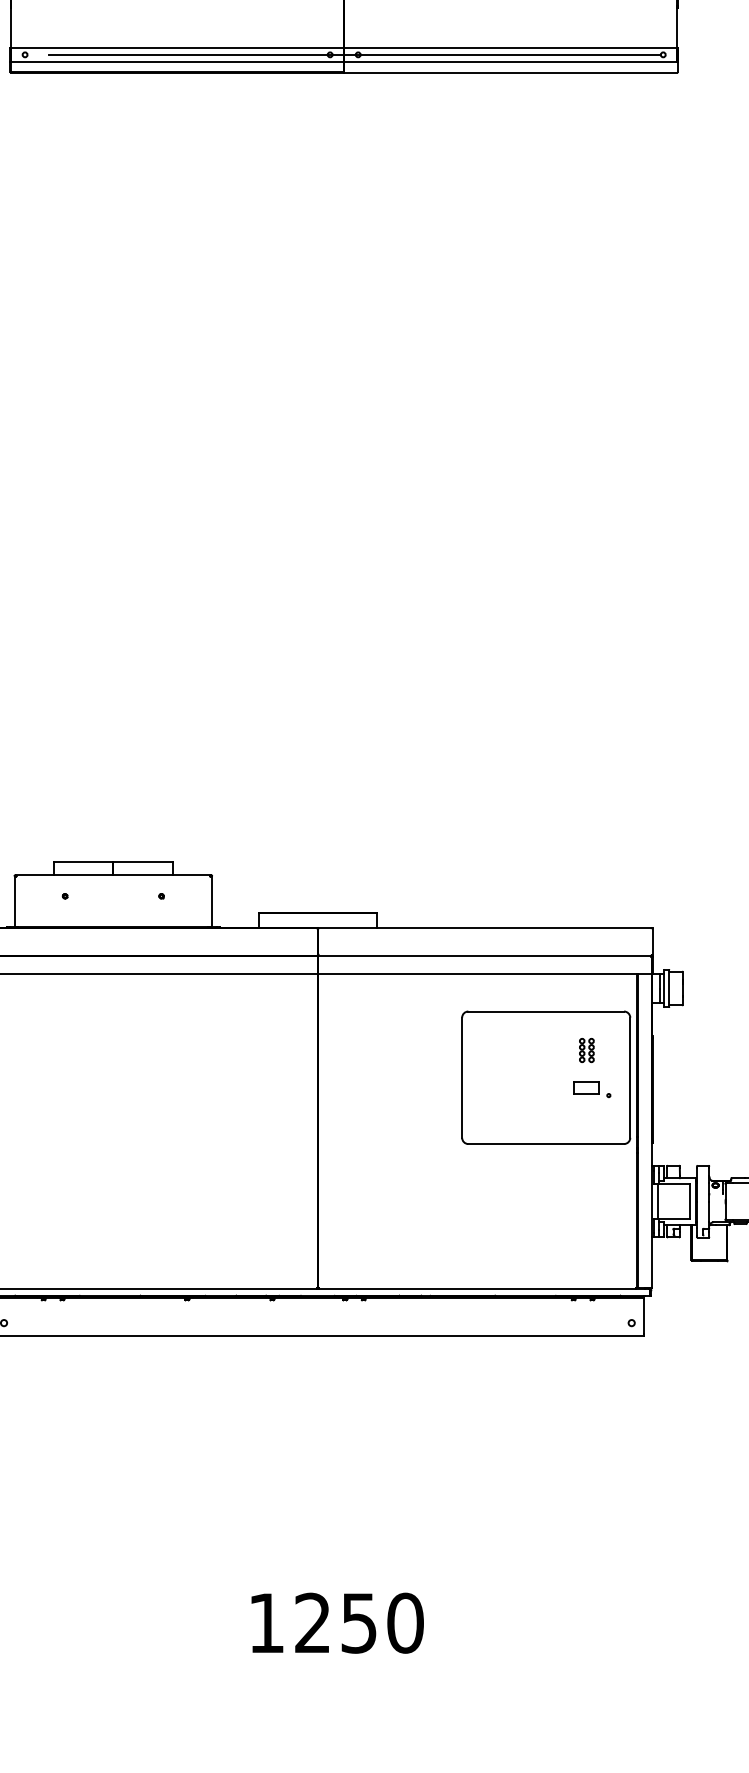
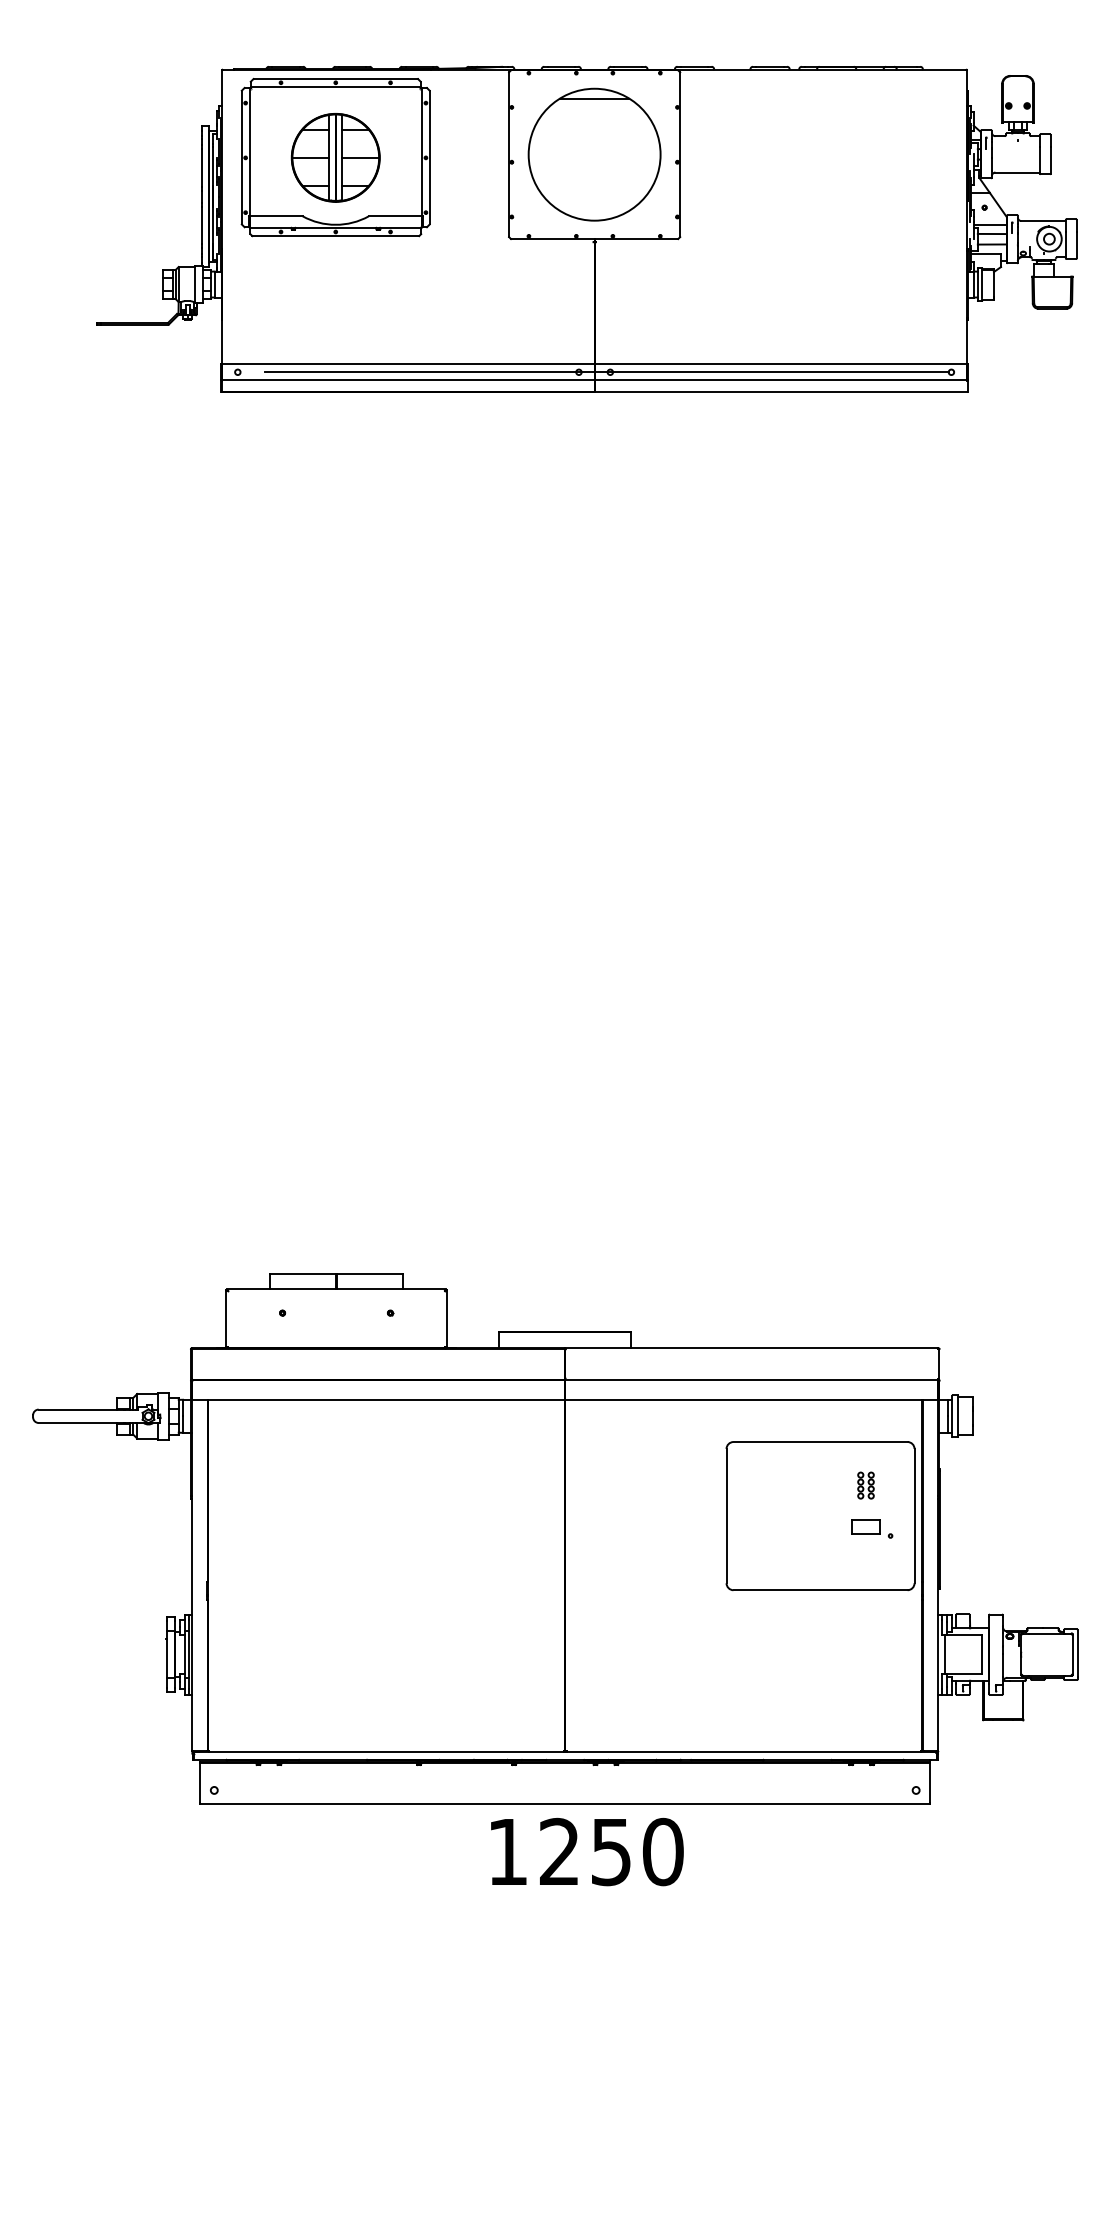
text: (337, 1622) -> (587, 1851), moved

